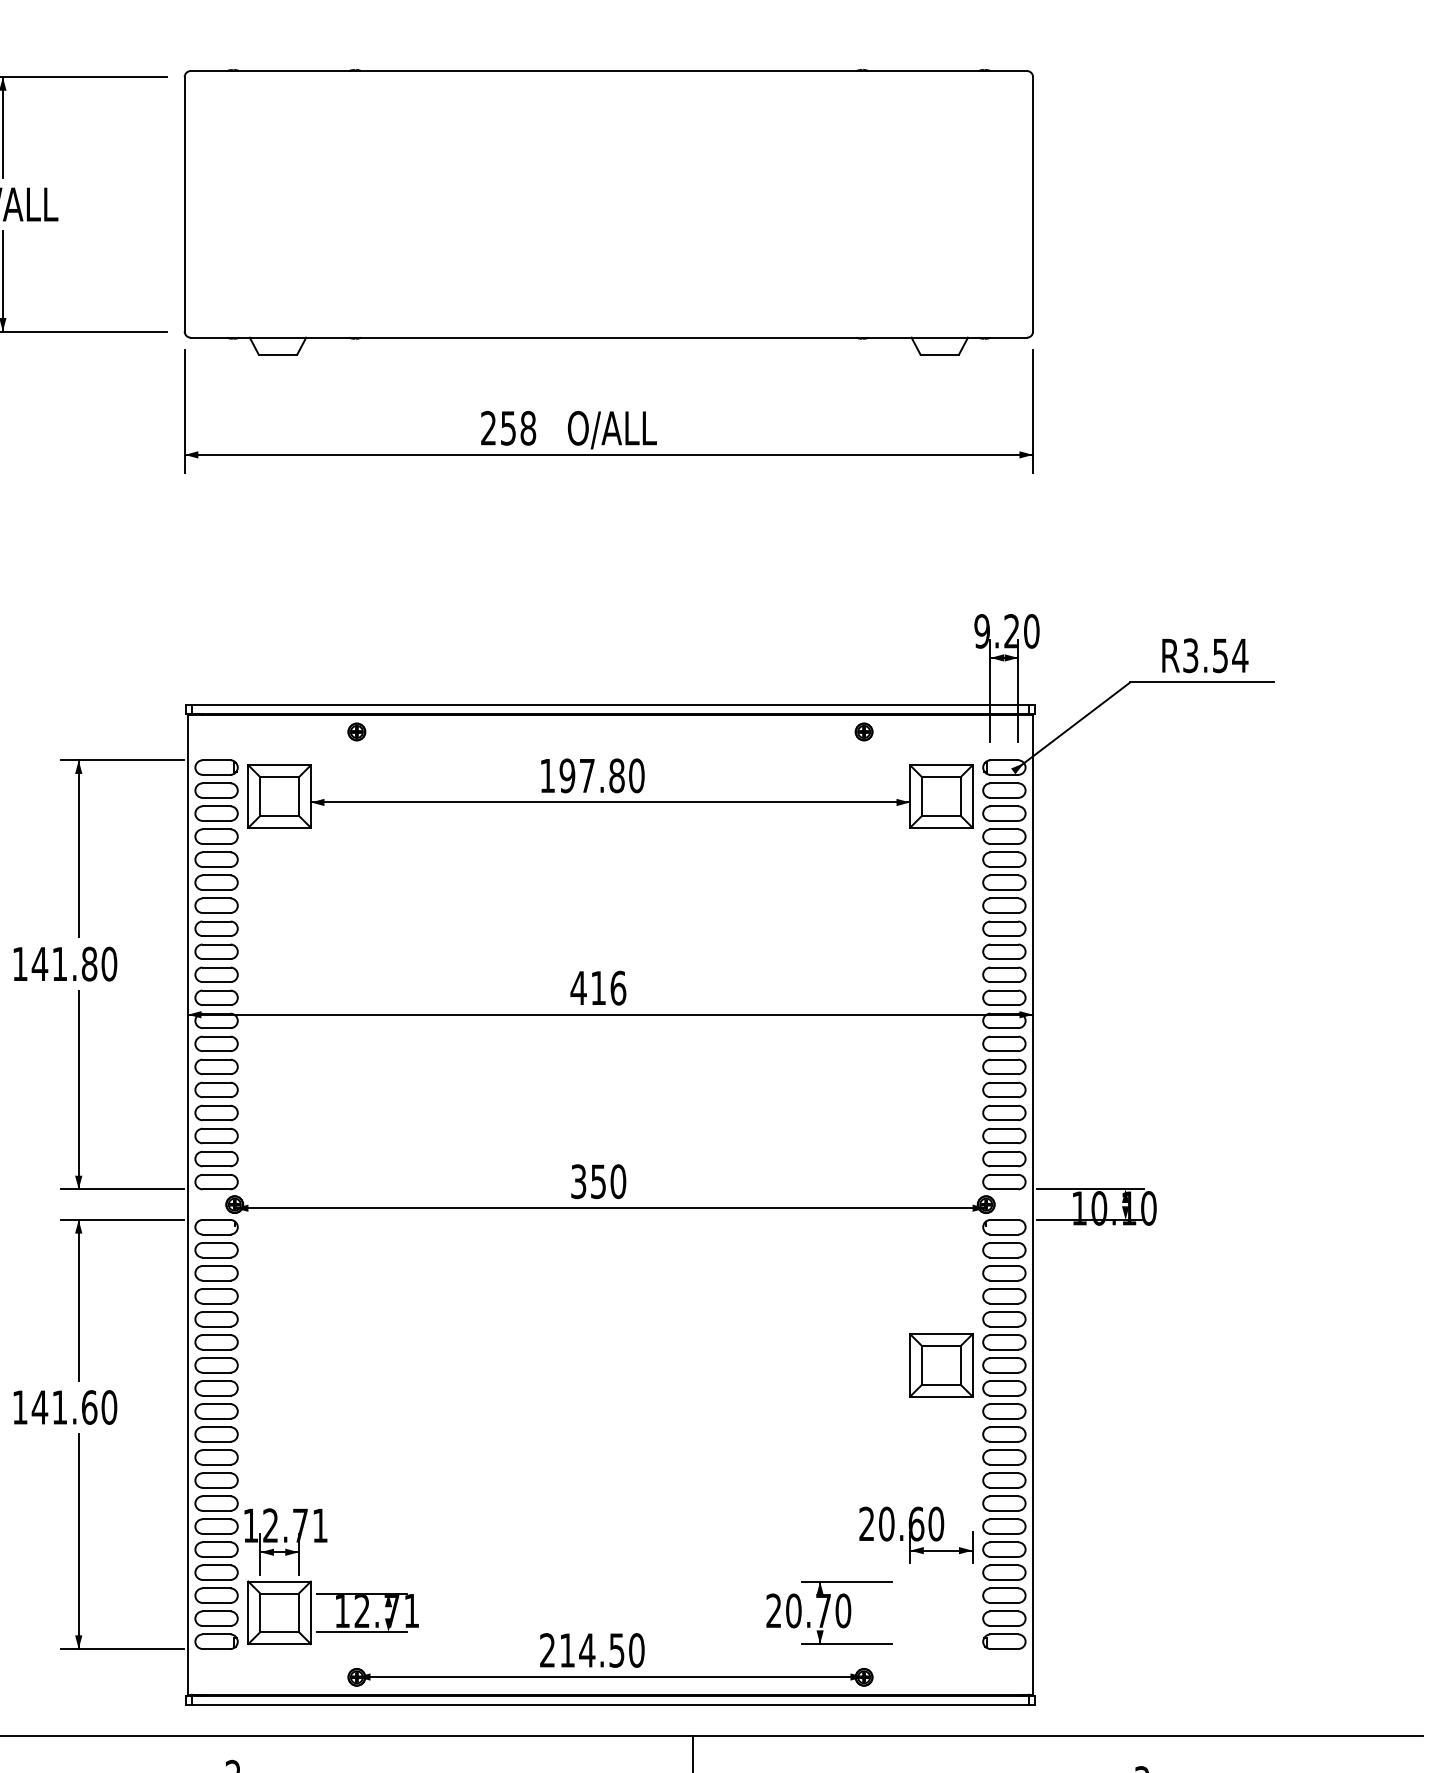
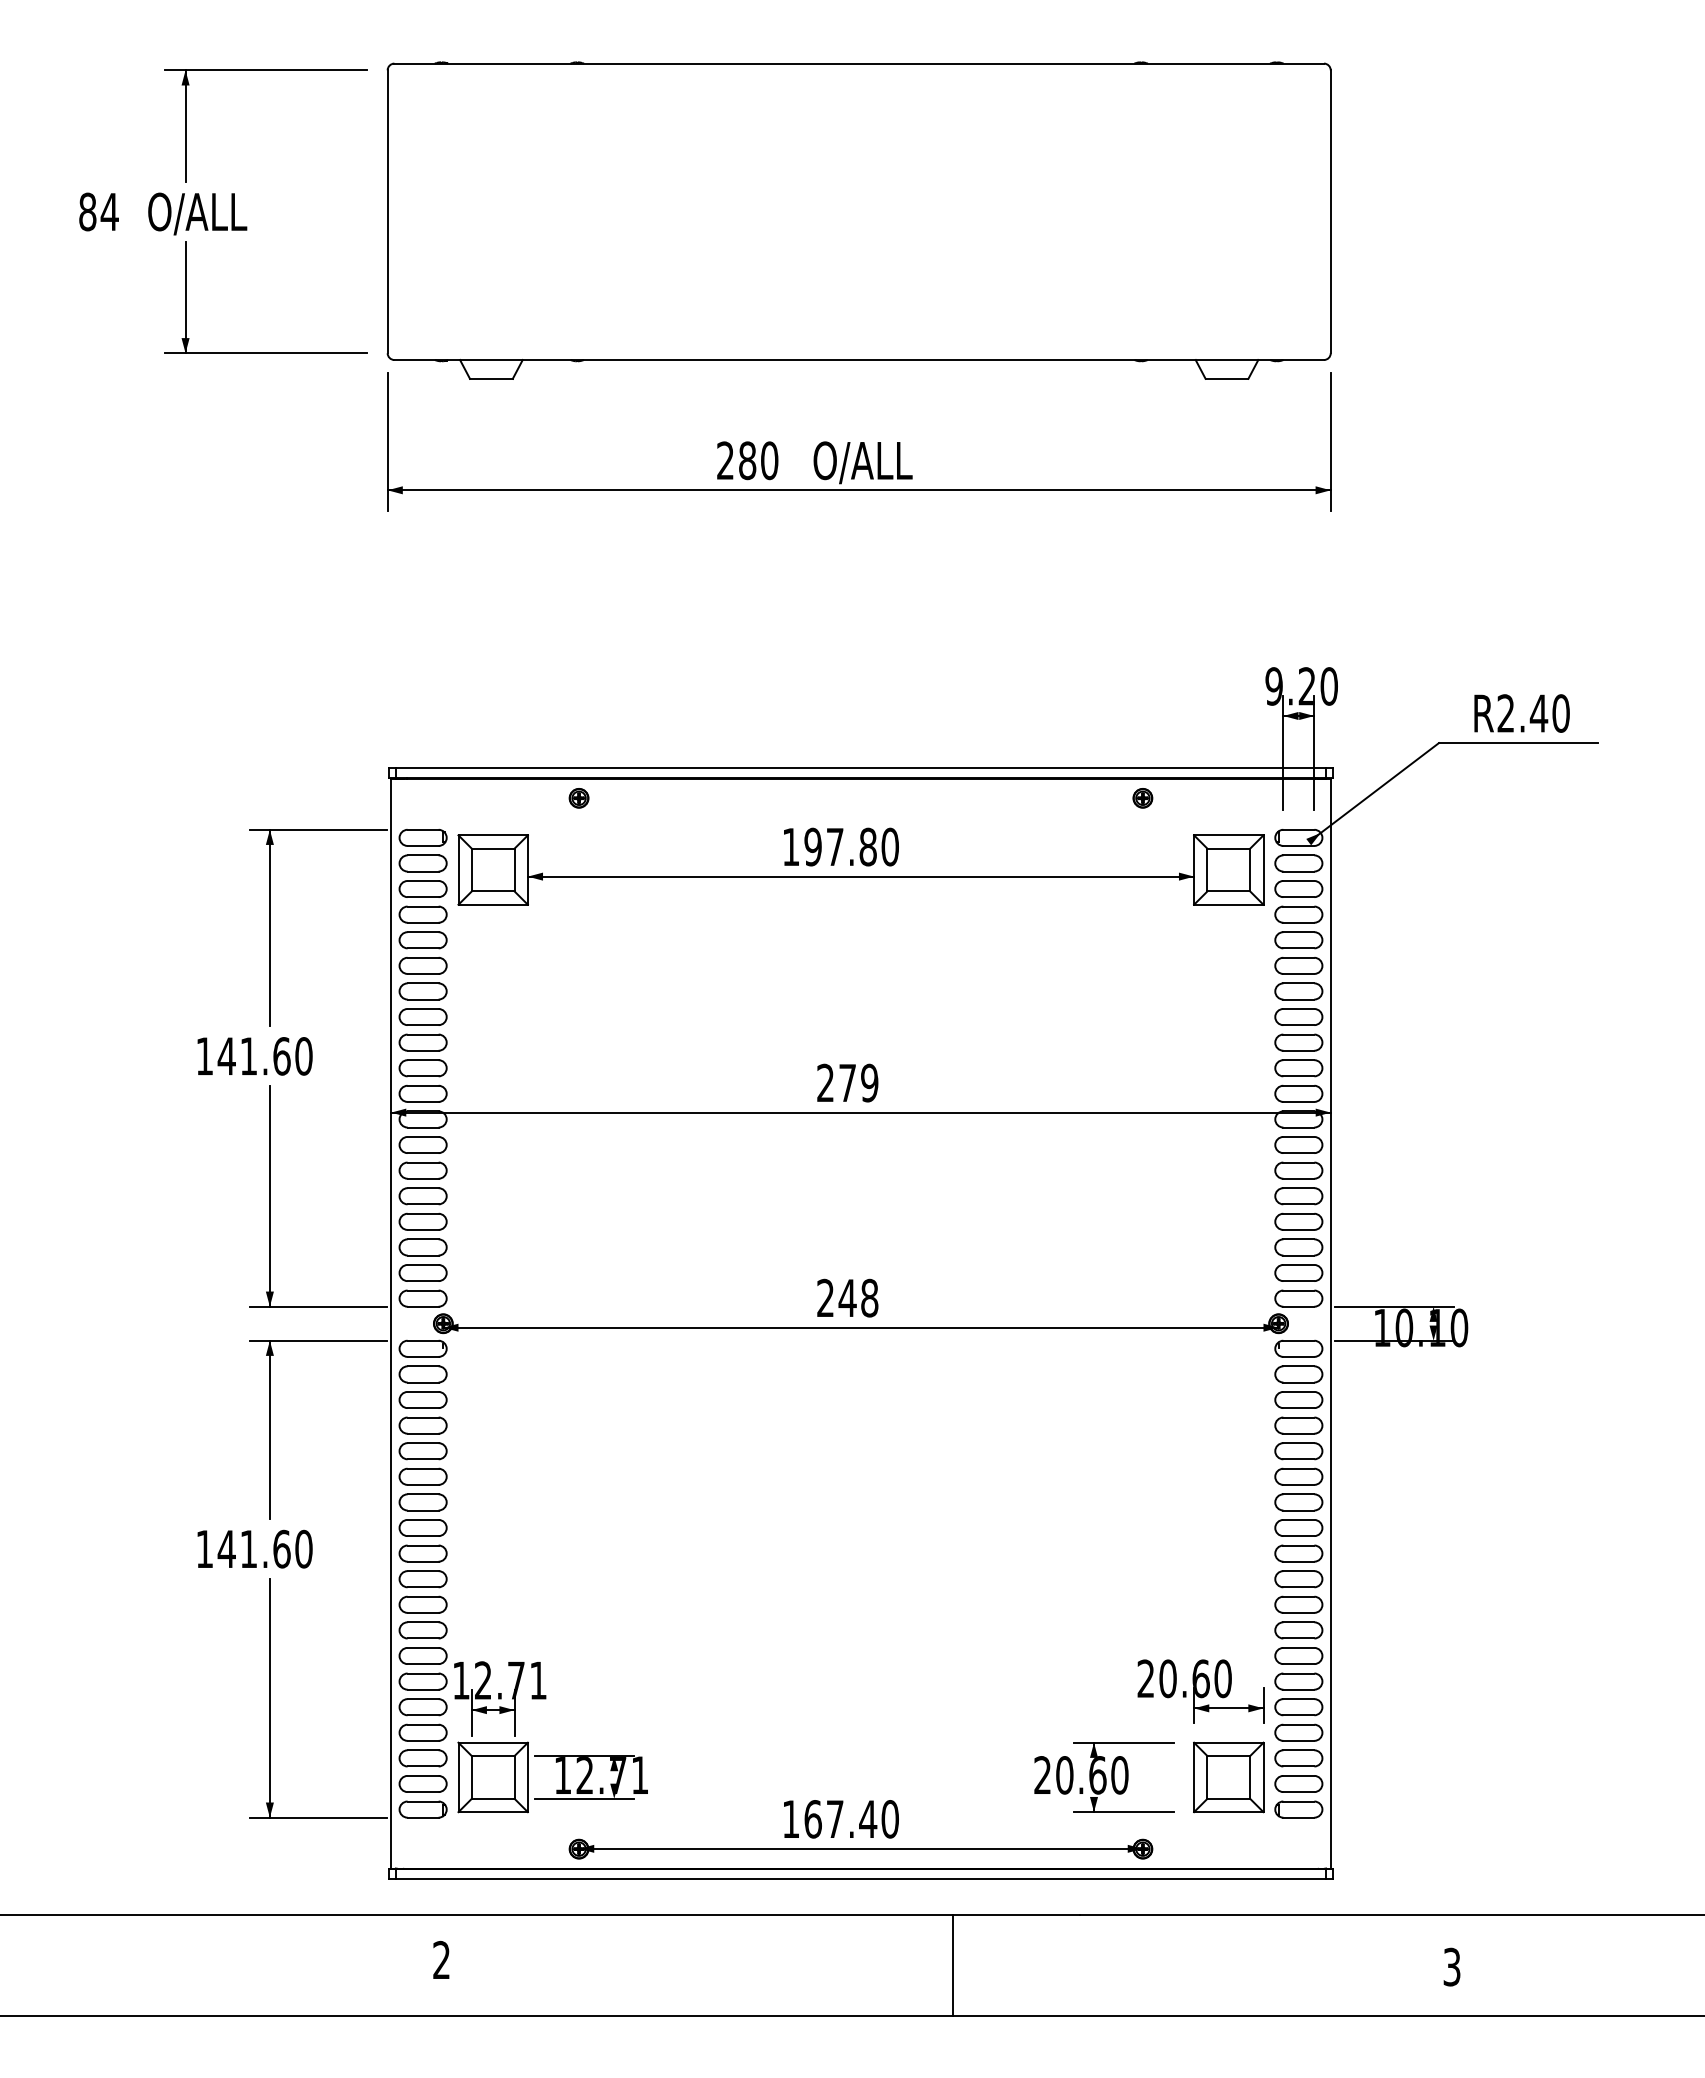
text: (518, 428) -> (758, 460), 258 -> 280
text: (1215, 655) -> (1533, 713), R3.54 -> R2.40
text: (89, 964) -> (281, 1056), 141.80 -> 141.60
text: (598, 987) -> (847, 1082), 416 -> 279
text: (598, 1181) -> (847, 1298), 350 -> 248
part: (941, 1365) -> (1228, 1777), moved
text: (823, 1611) -> (1097, 1775), 20.70 -> 20.60
text: (582, 1650) -> (829, 1819), 214.50 -> 167.40

